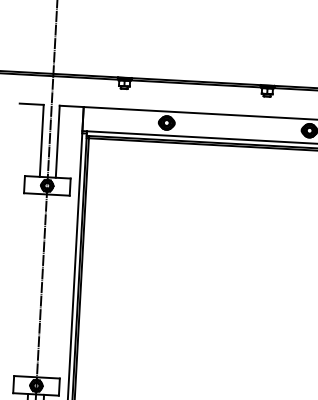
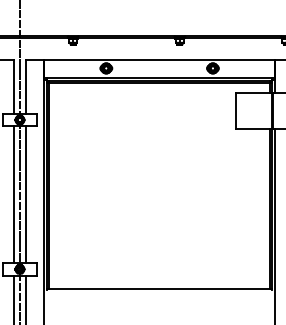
line: (33, 285) -> (13, 194), added
line: (49, 286) -> (25, 194), added

